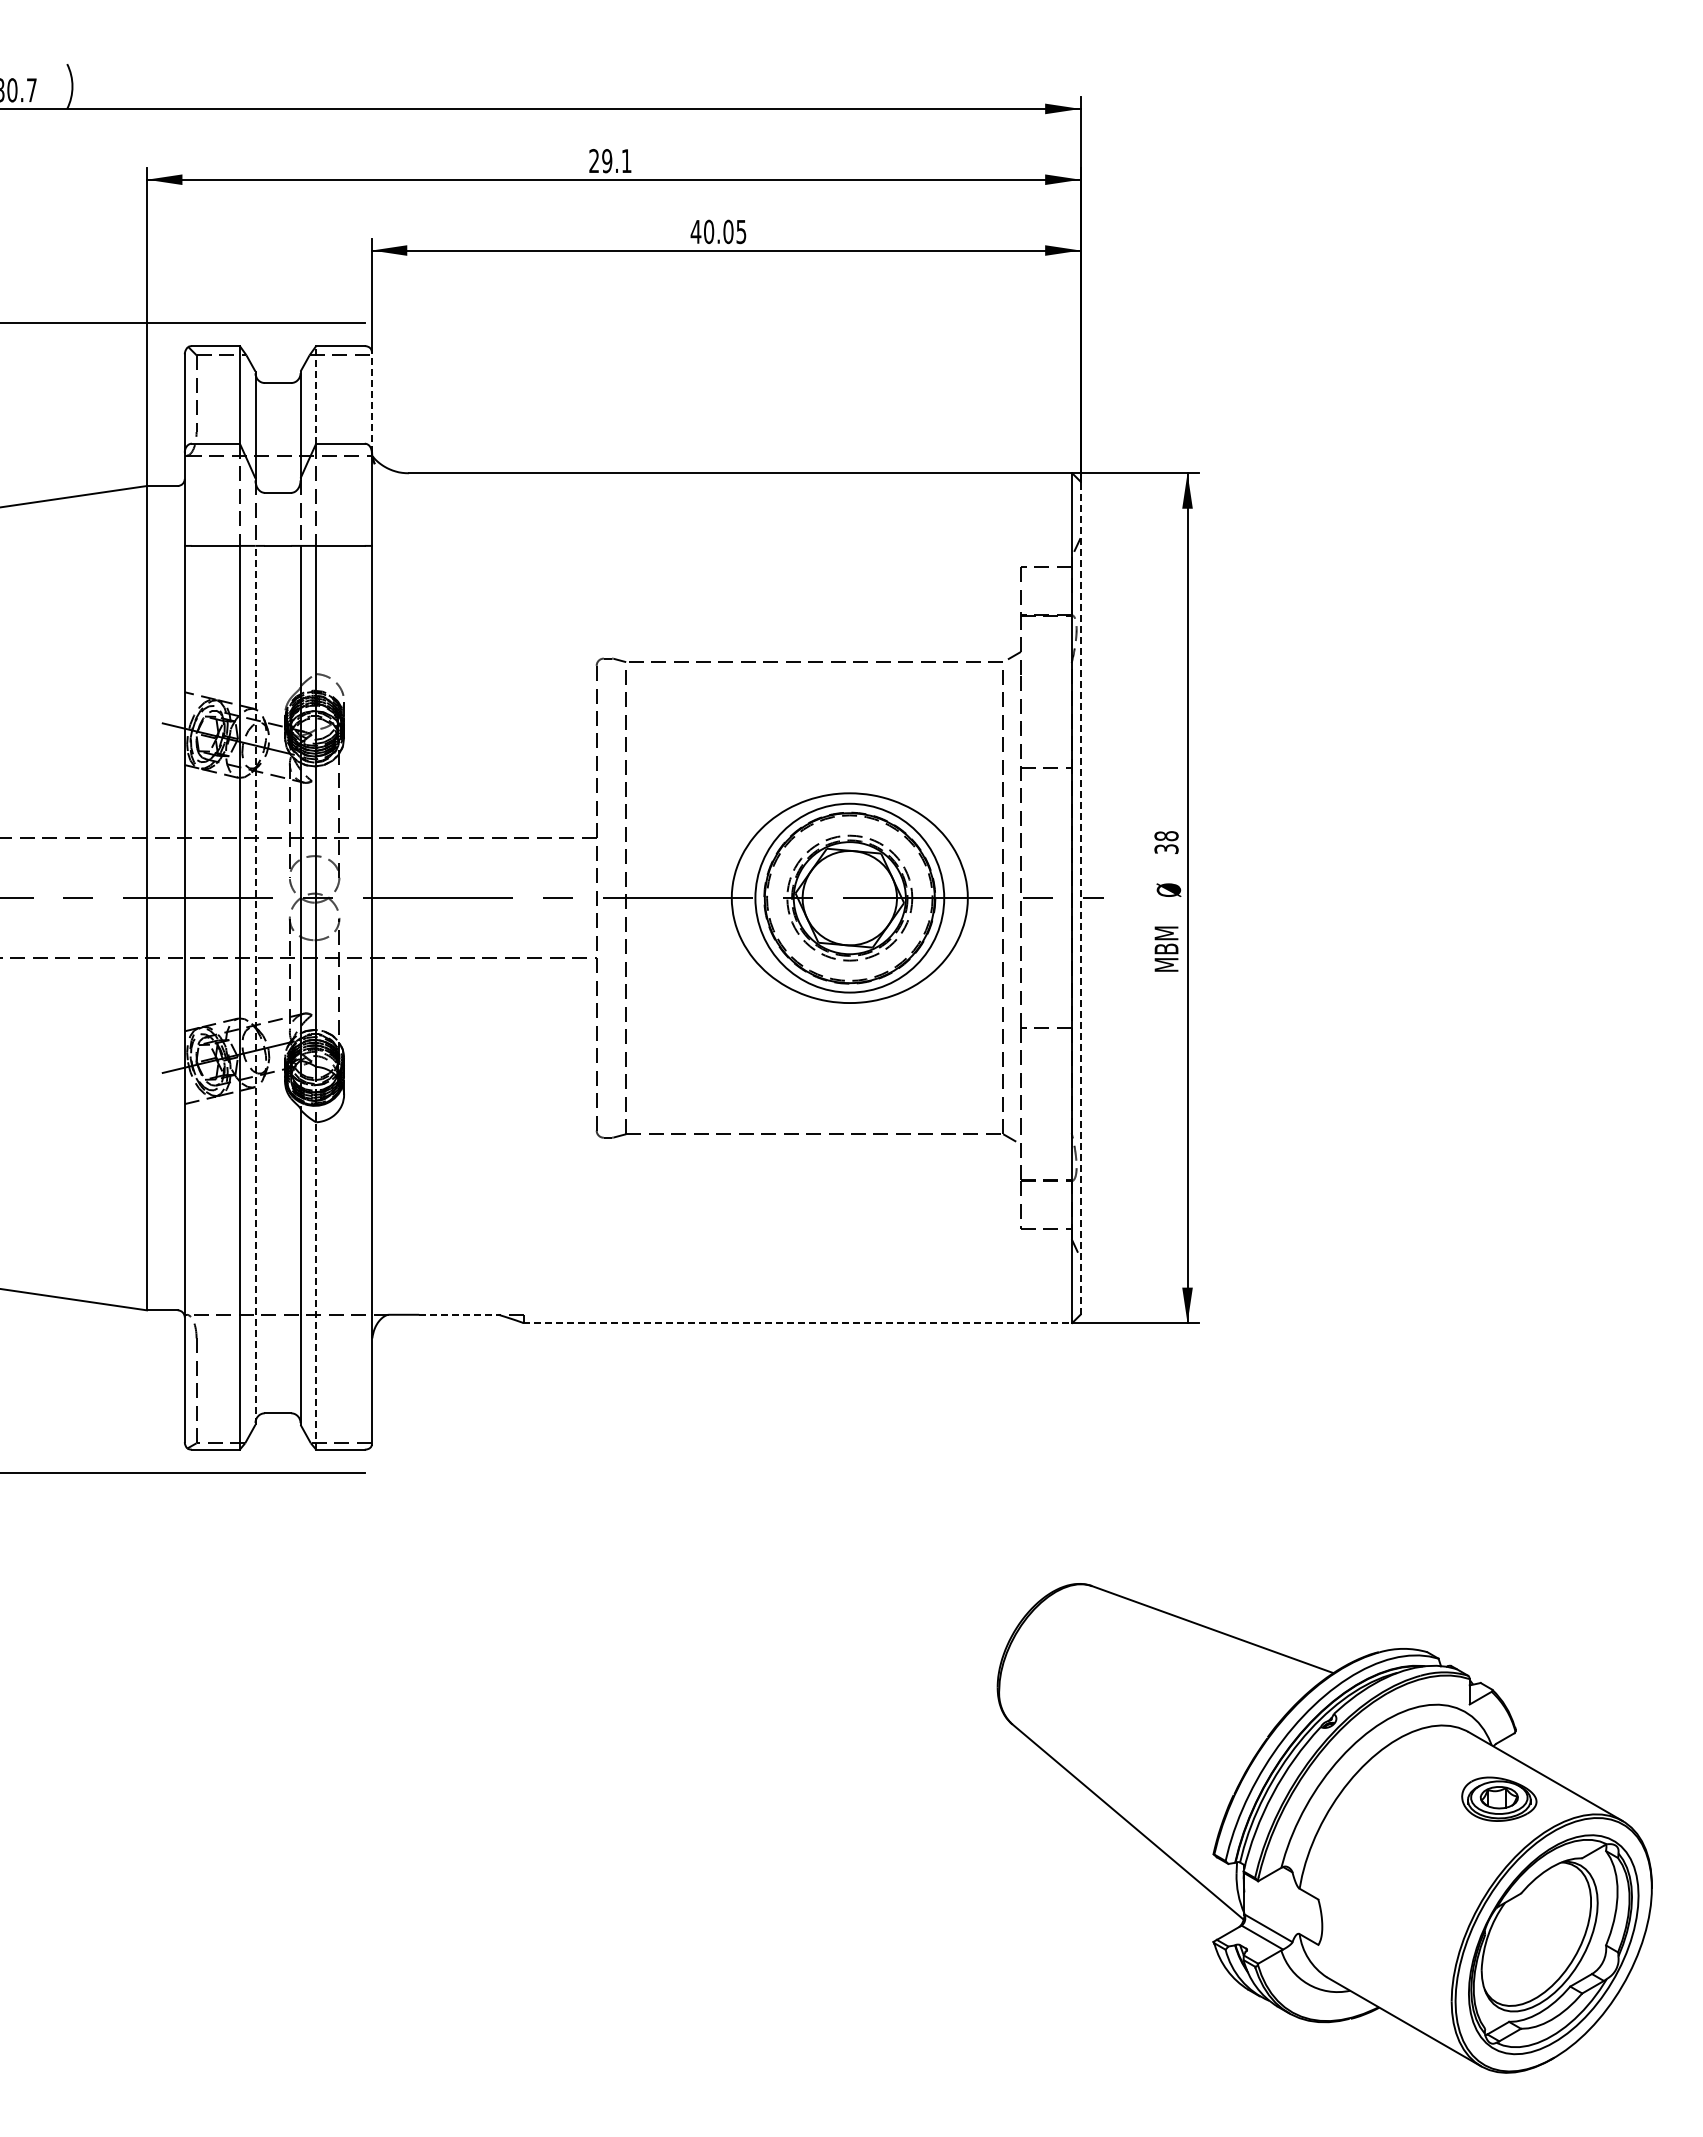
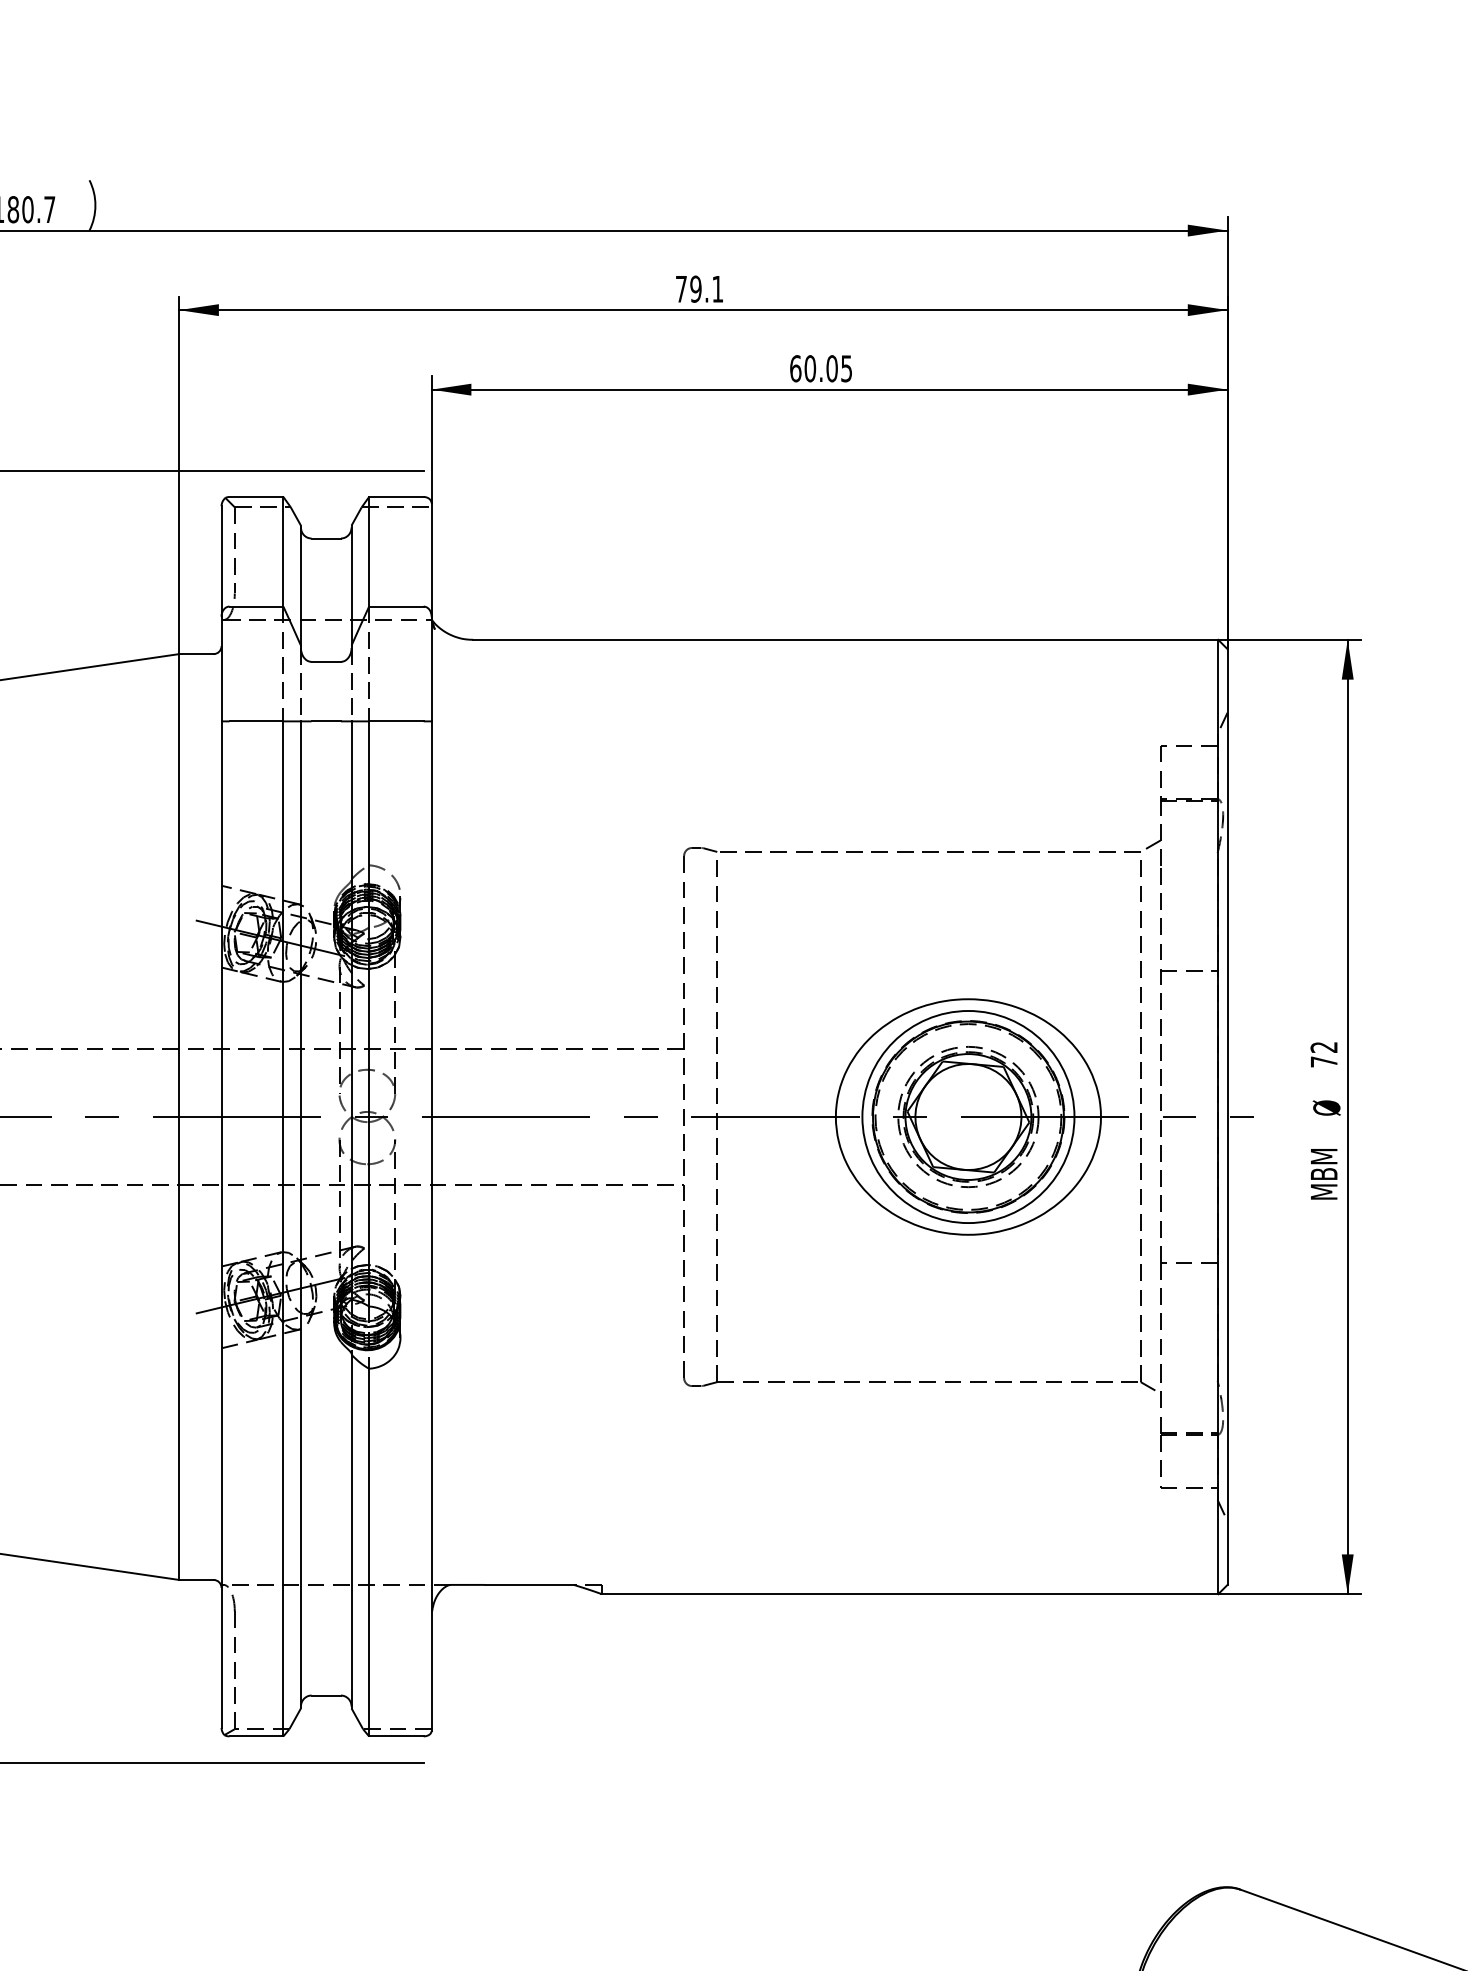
text: (593, 160) -> (680, 288), 29.1 -> 79.1
text: (695, 231) -> (795, 368), 40.05 -> 60.05
line: (316, 394) -> (369, 551), dashed -> solid
line: (371, 401) -> (431, 559), dashed -> solid
text: (1166, 842) -> (1324, 1054), 38 -> 72
line: (1080, 898) -> (1227, 1117), dashed -> solid
line: (255, 984) -> (300, 1213), dashed -> solid
line: (316, 1285) -> (369, 1552), dashed -> solid
line: (458, 1314) -> (528, 1584), dashed -> solid
line: (797, 1323) -> (909, 1594), dashed -> solid

